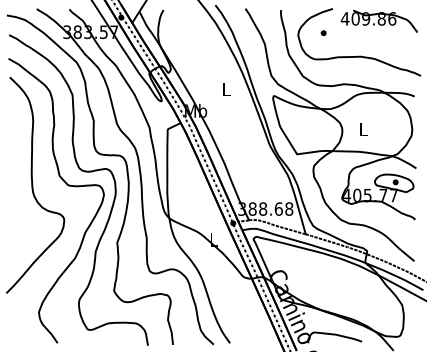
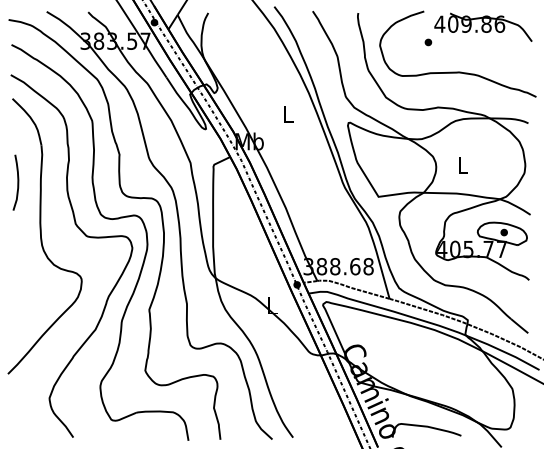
part: (323, 33) -> (428, 42), moved
curve: (13, 143) -> (17, 182), added

